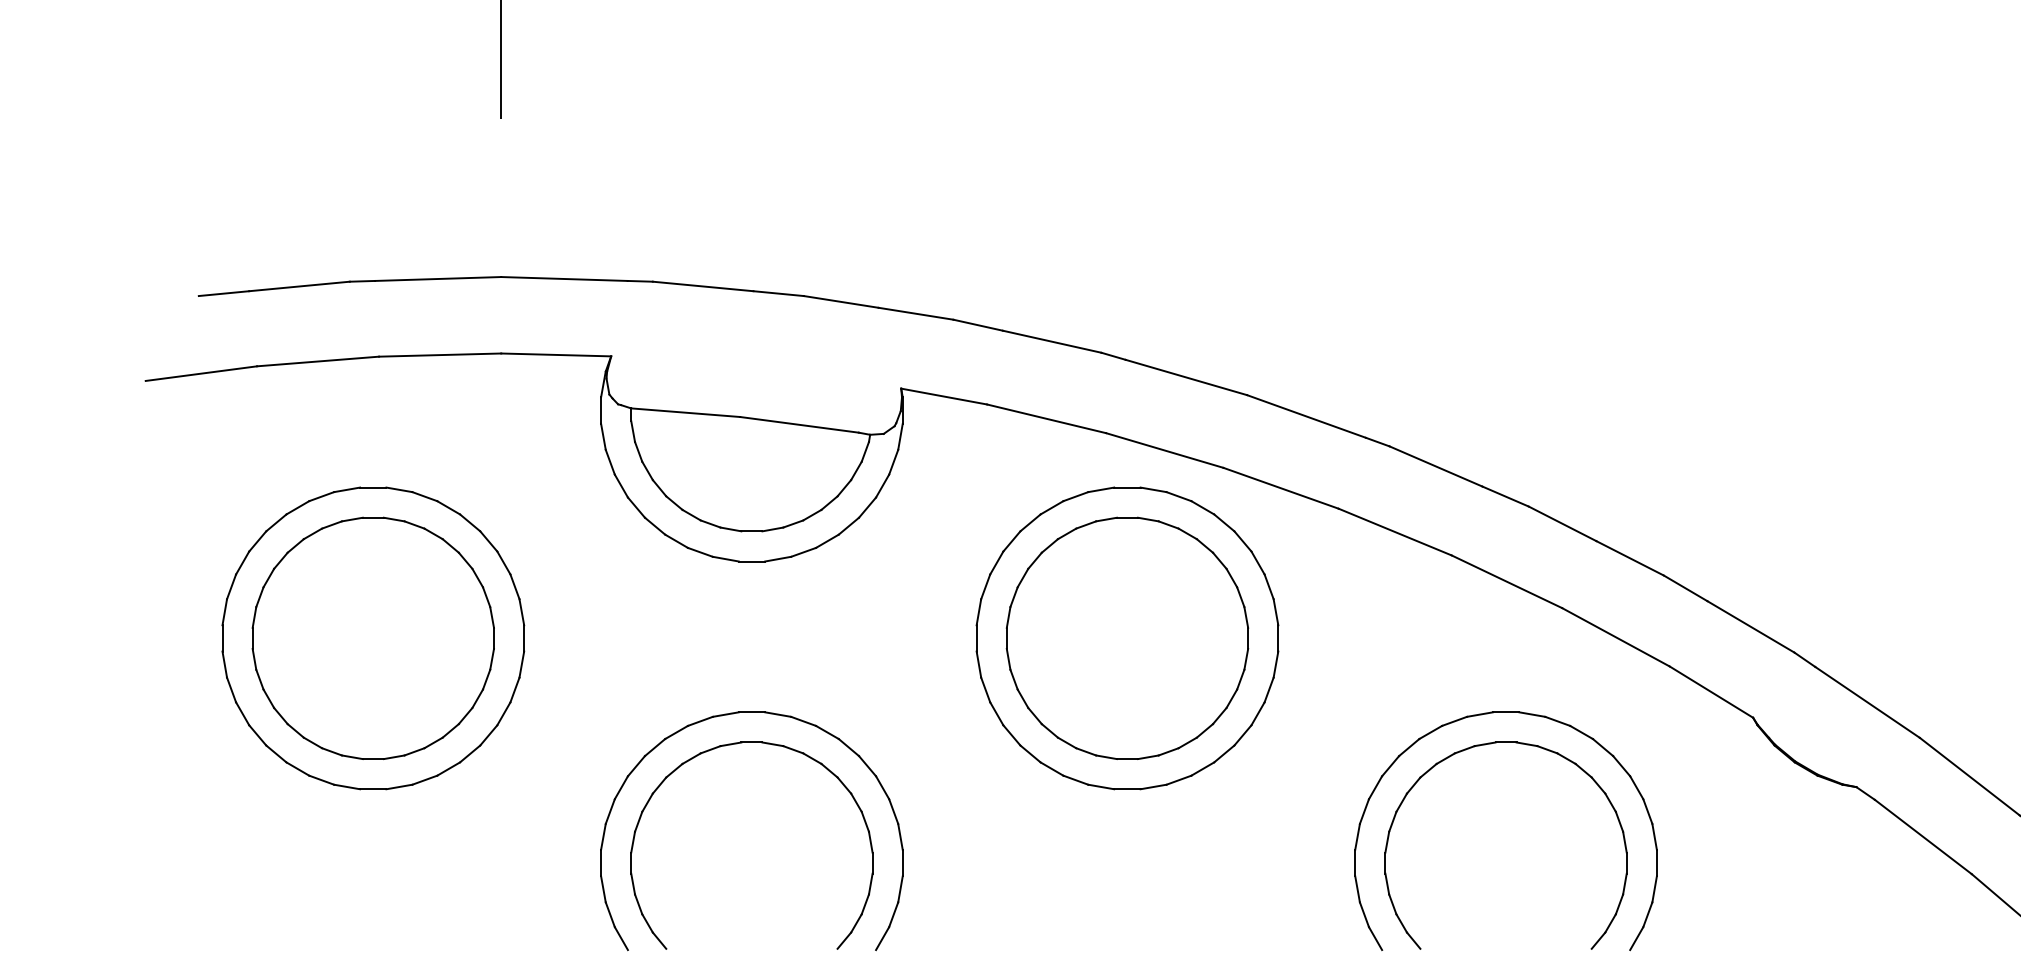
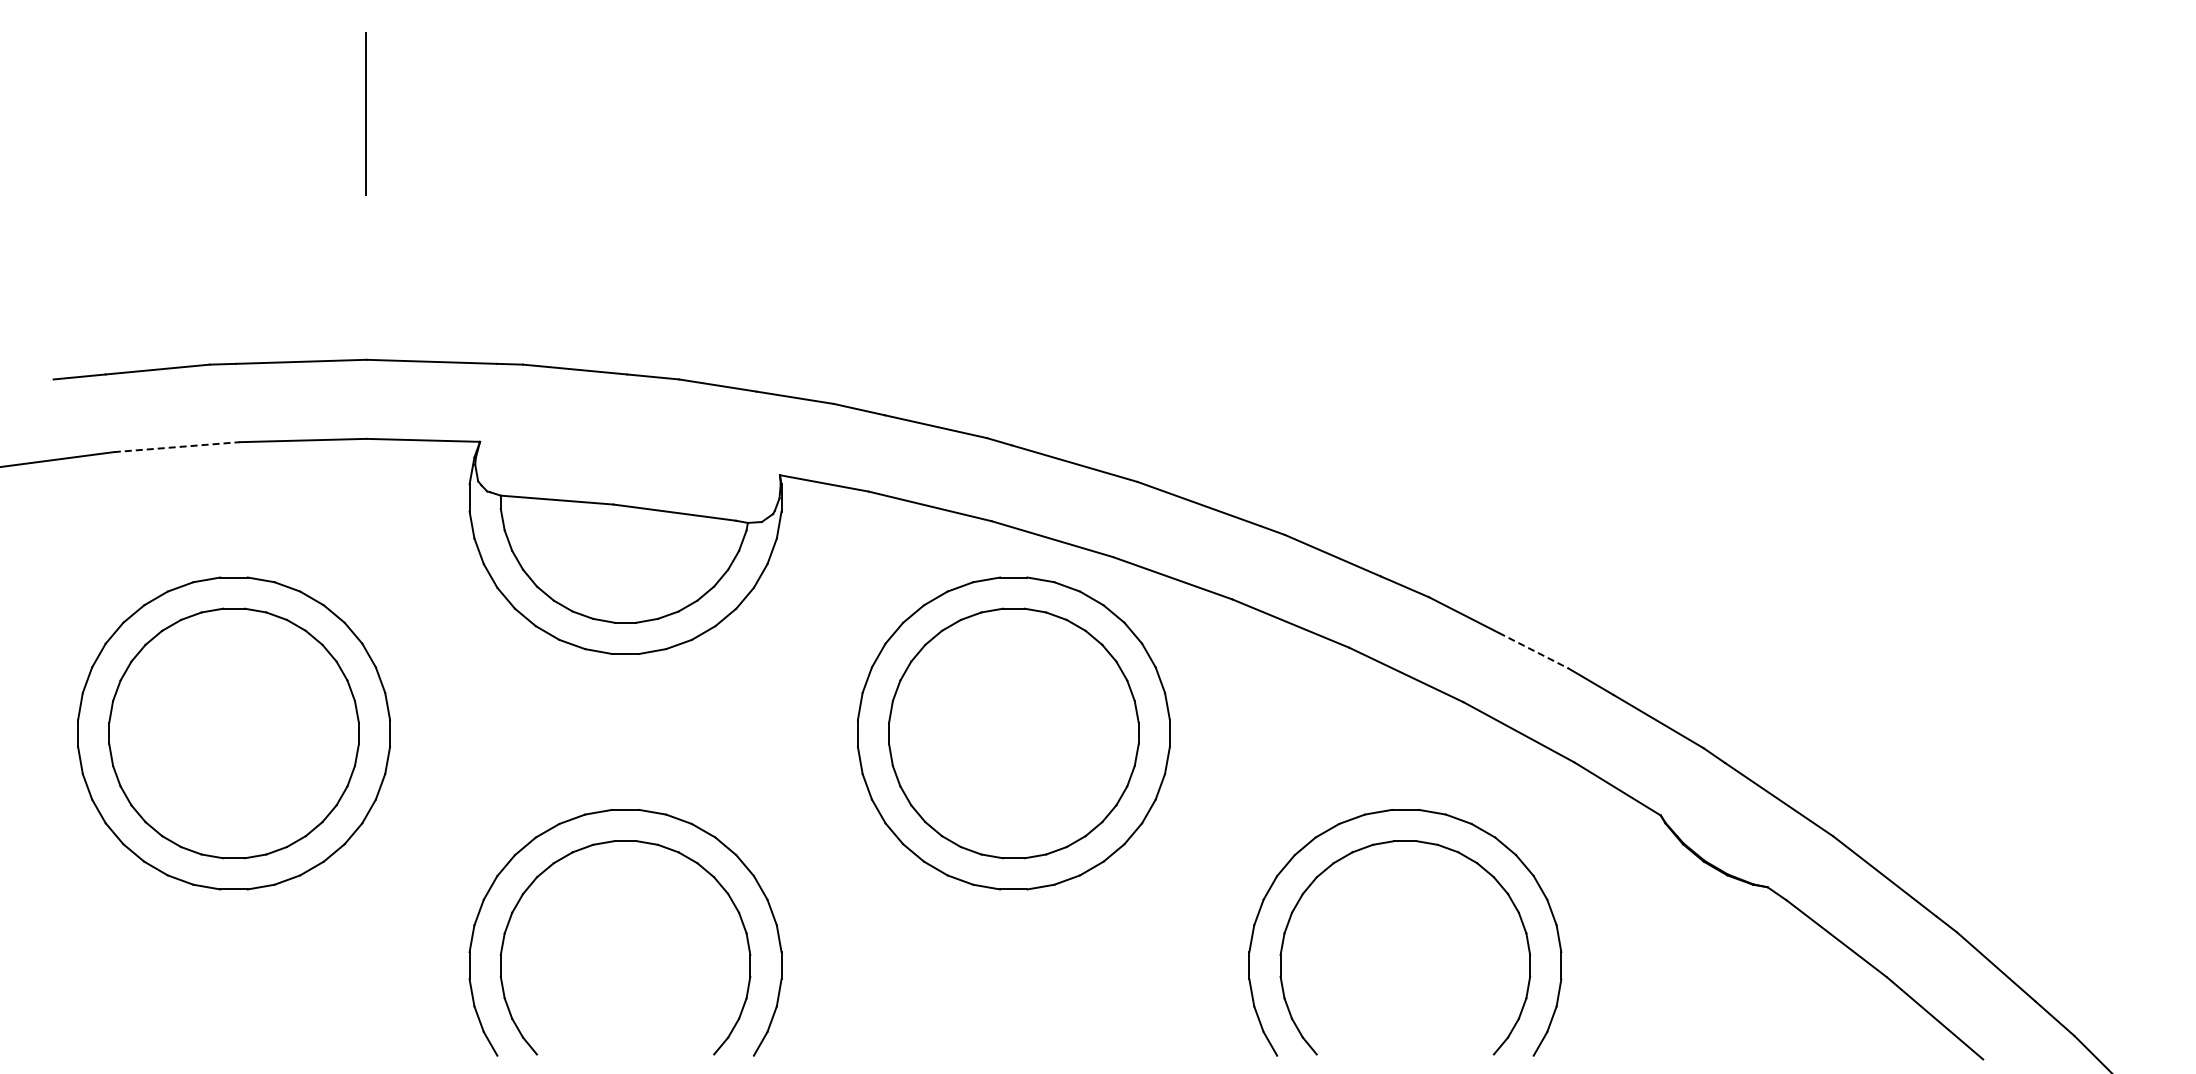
line: (318, 361) -> (177, 447), solid -> dashed
line: (1630, 558) -> (1534, 650), solid -> dashed

